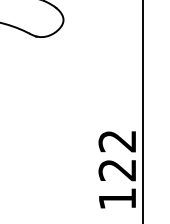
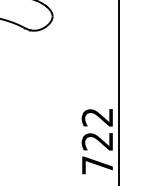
text: (117, 199) -> (97, 165), 122 -> 722

